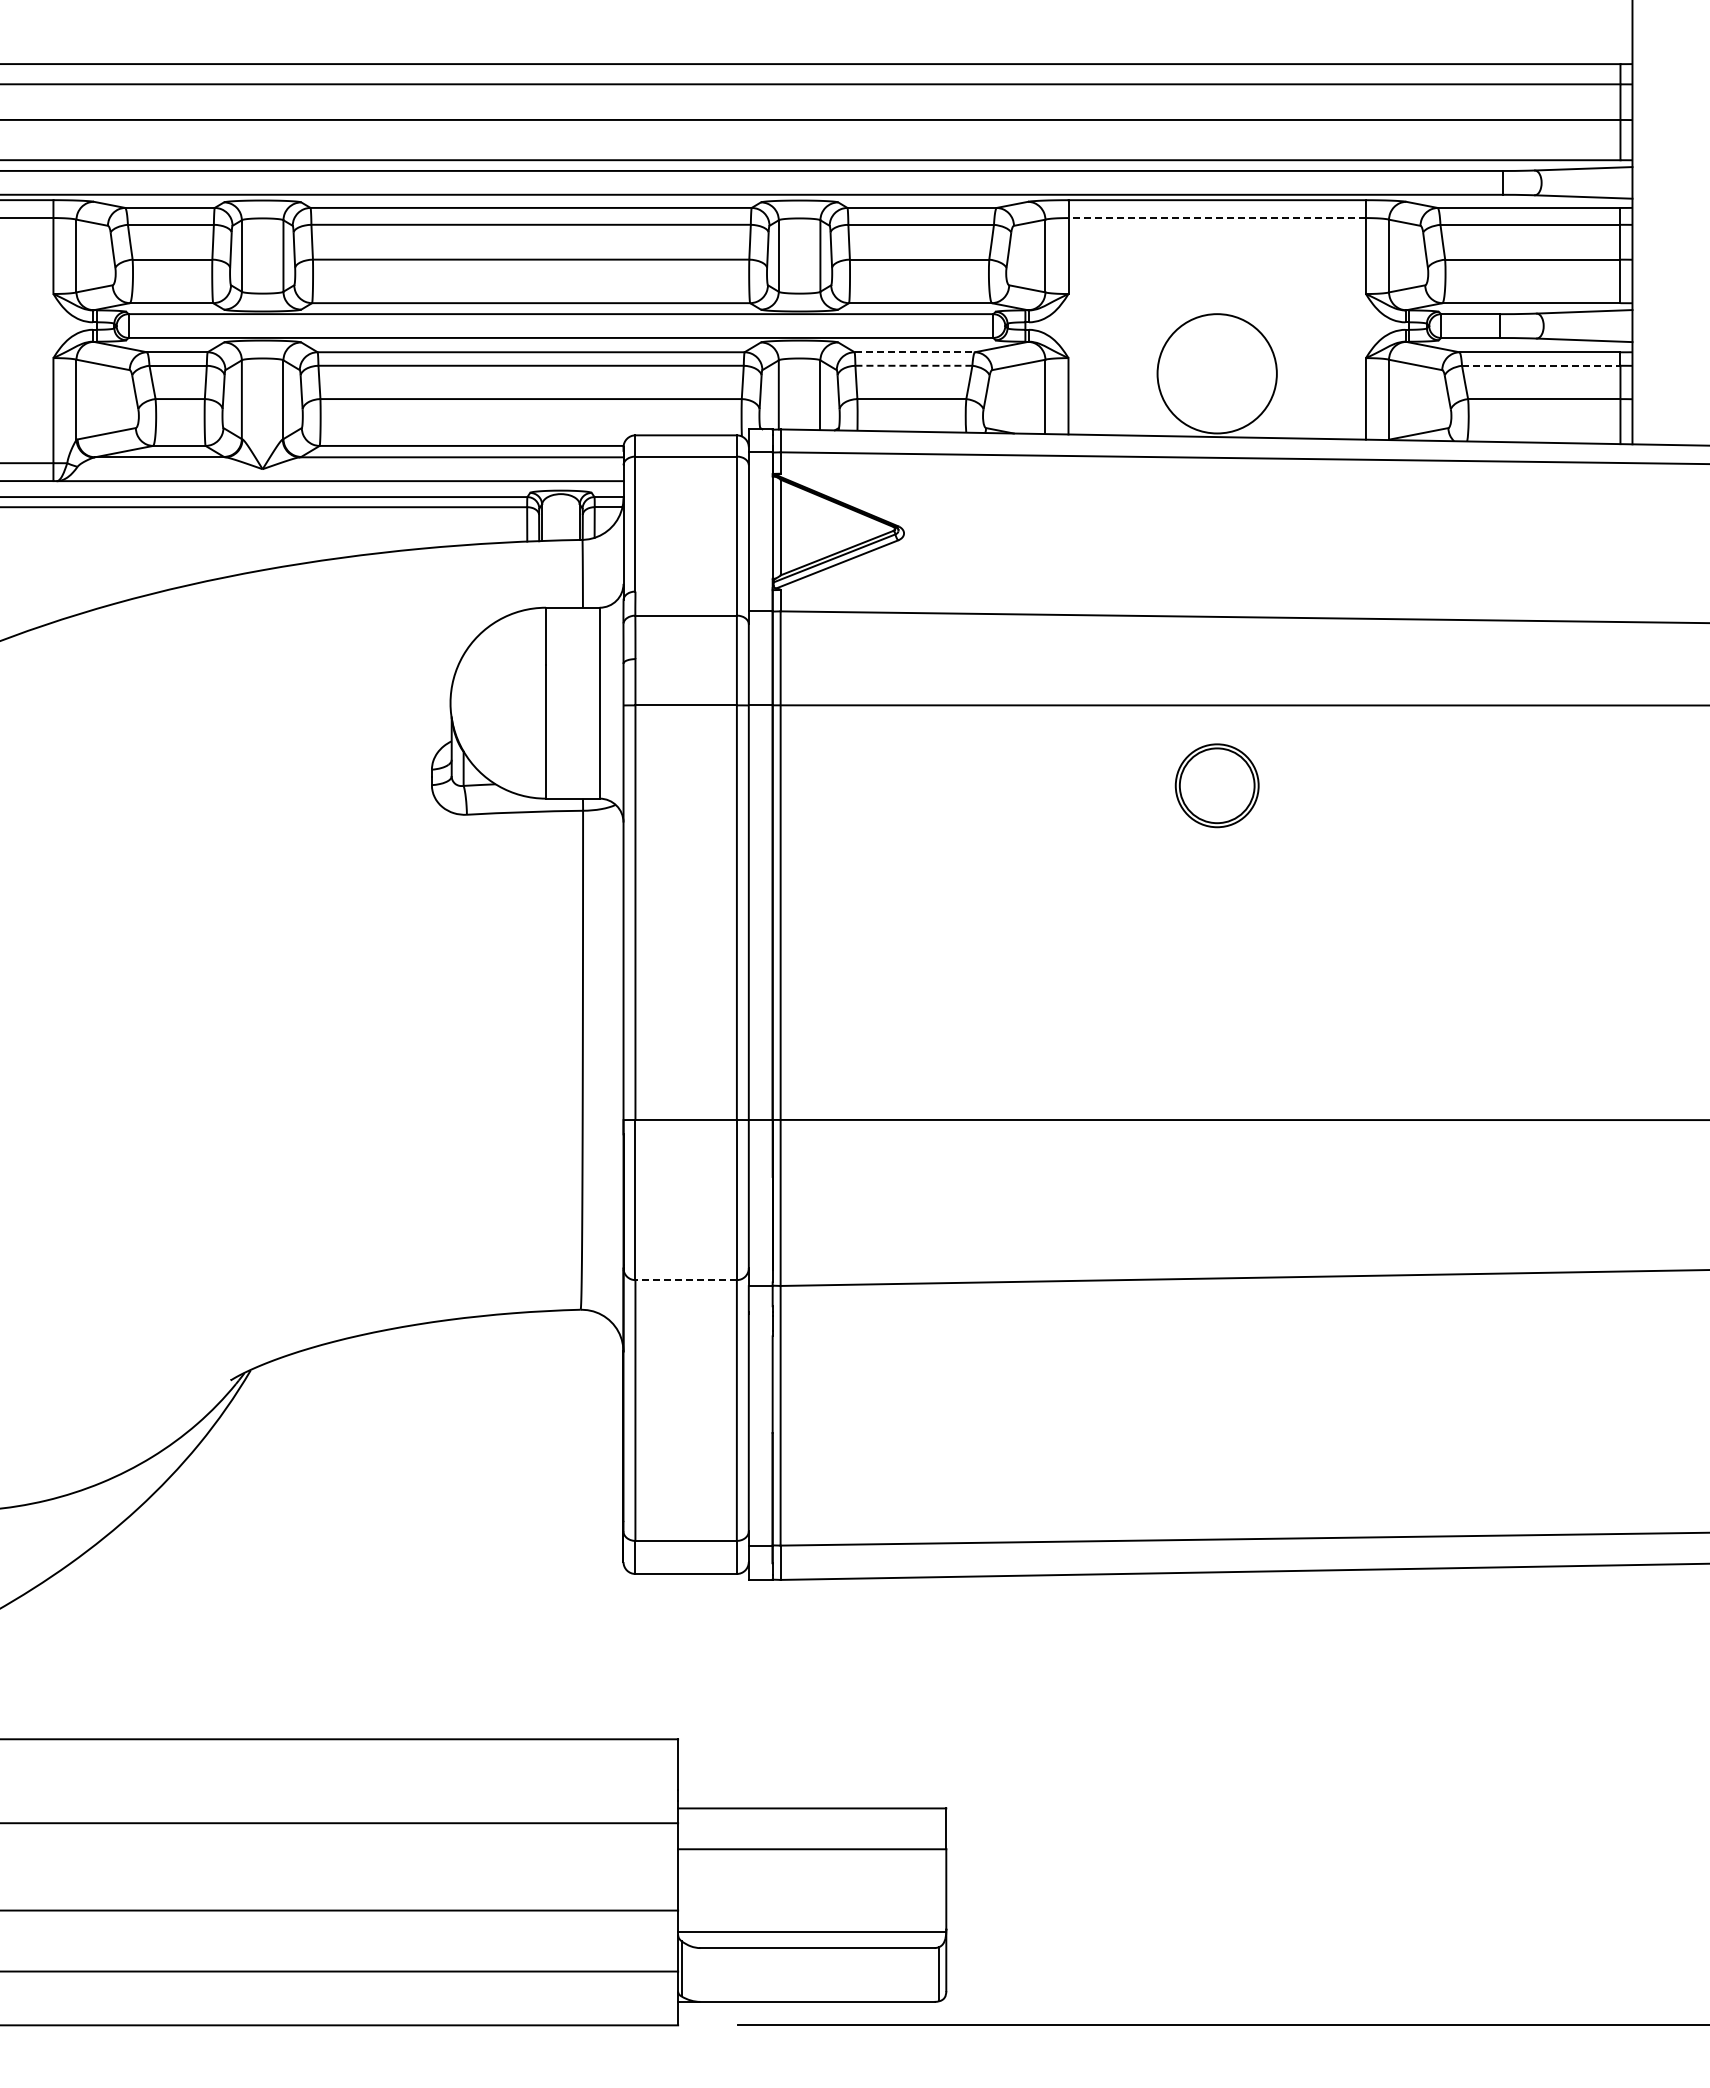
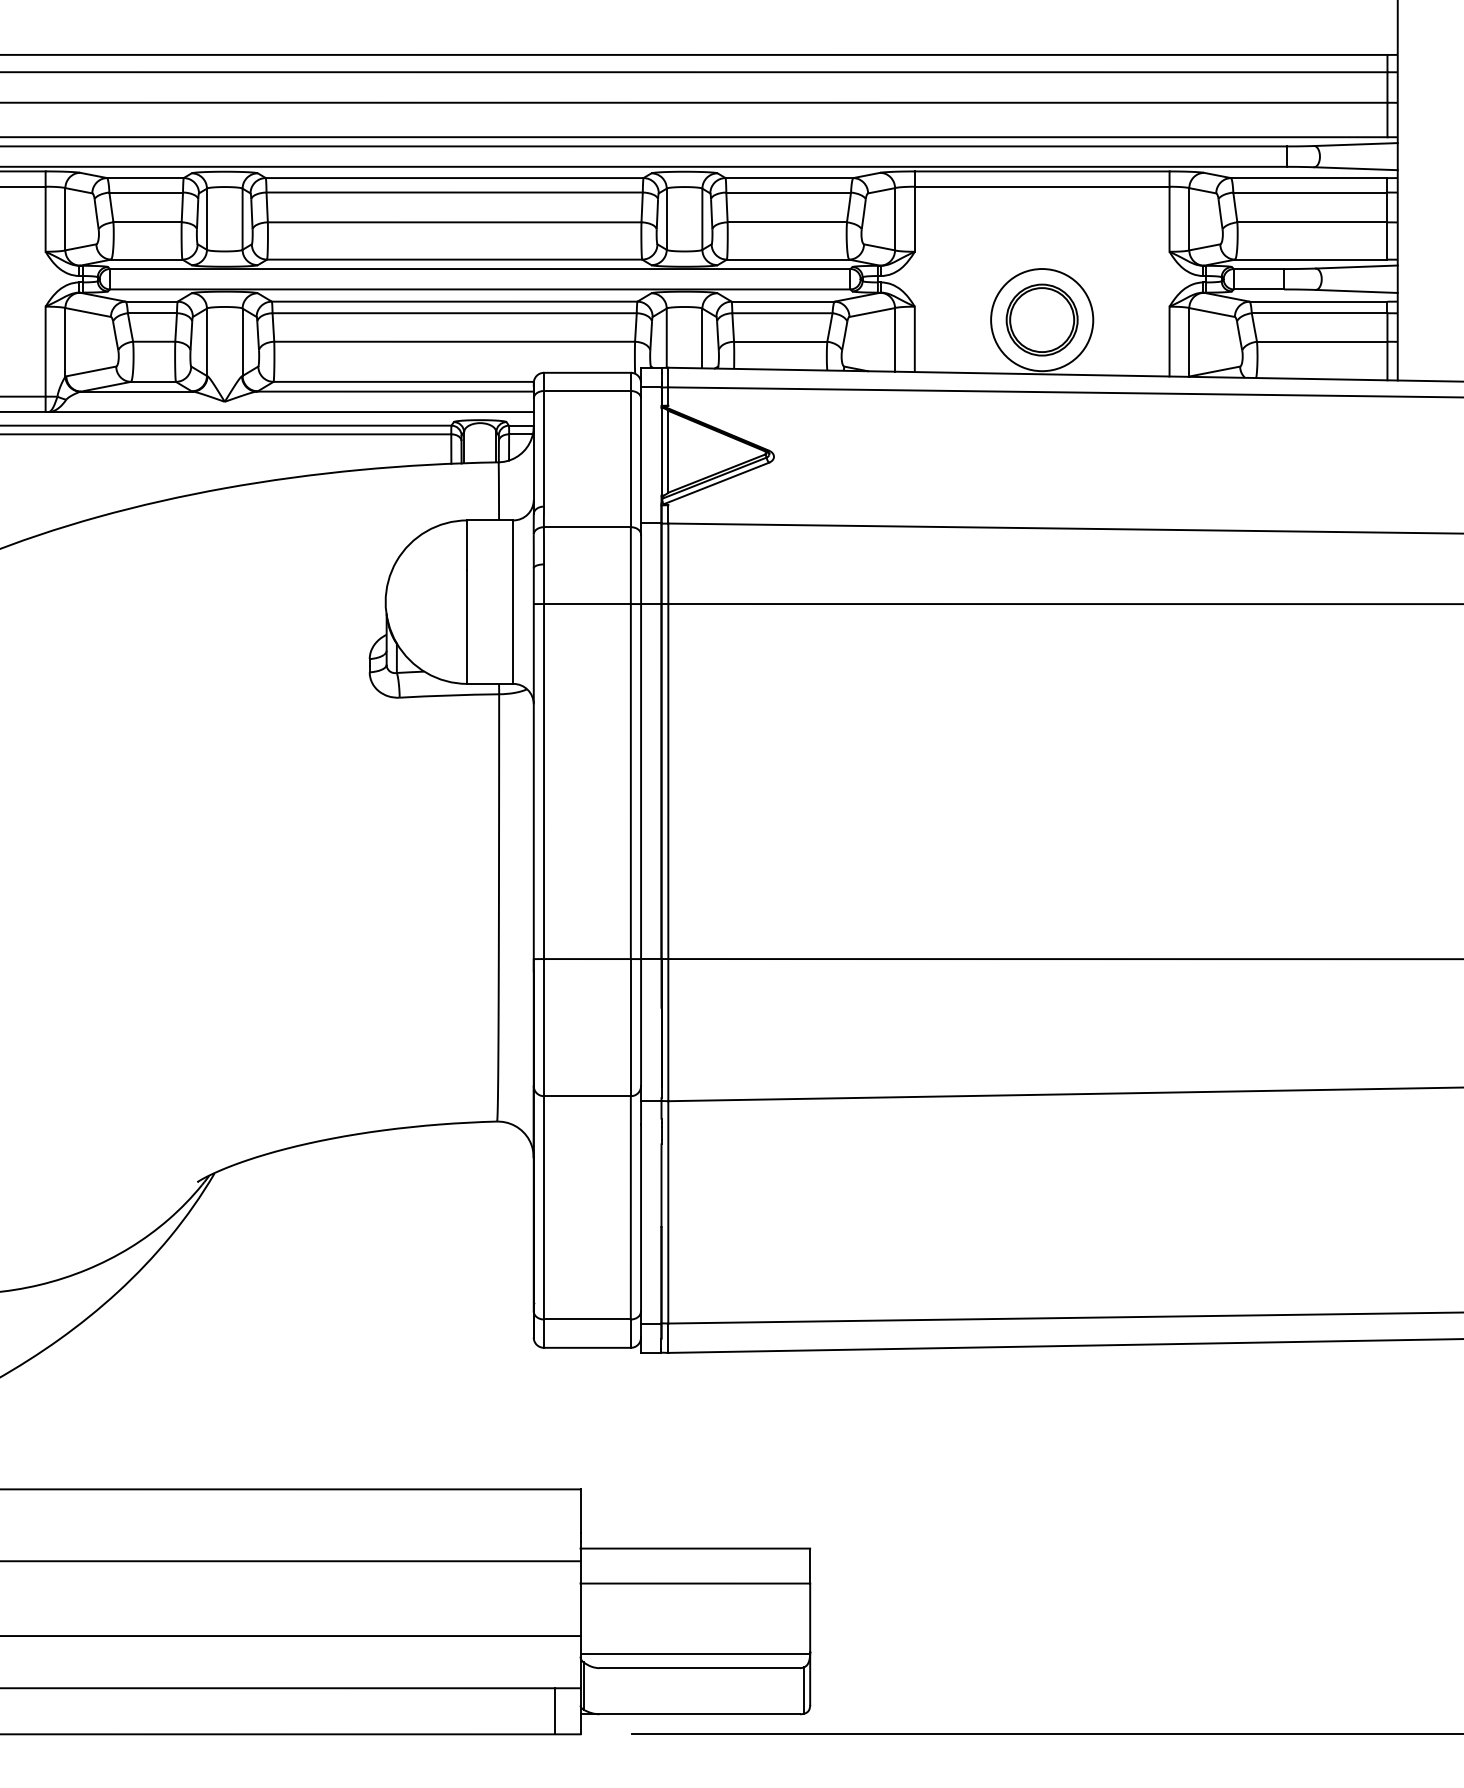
line: (1217, 218) -> (1042, 187), dashed -> solid
line: (915, 352) -> (783, 301), dashed -> solid
line: (913, 365) -> (782, 313), dashed -> solid
line: (1541, 365) -> (1319, 313), dashed -> solid
part: (1216, 785) -> (1041, 319), moved
line: (686, 1280) -> (587, 1096), dashed -> solid
line: (648, 1998) -> (555, 1711), added

